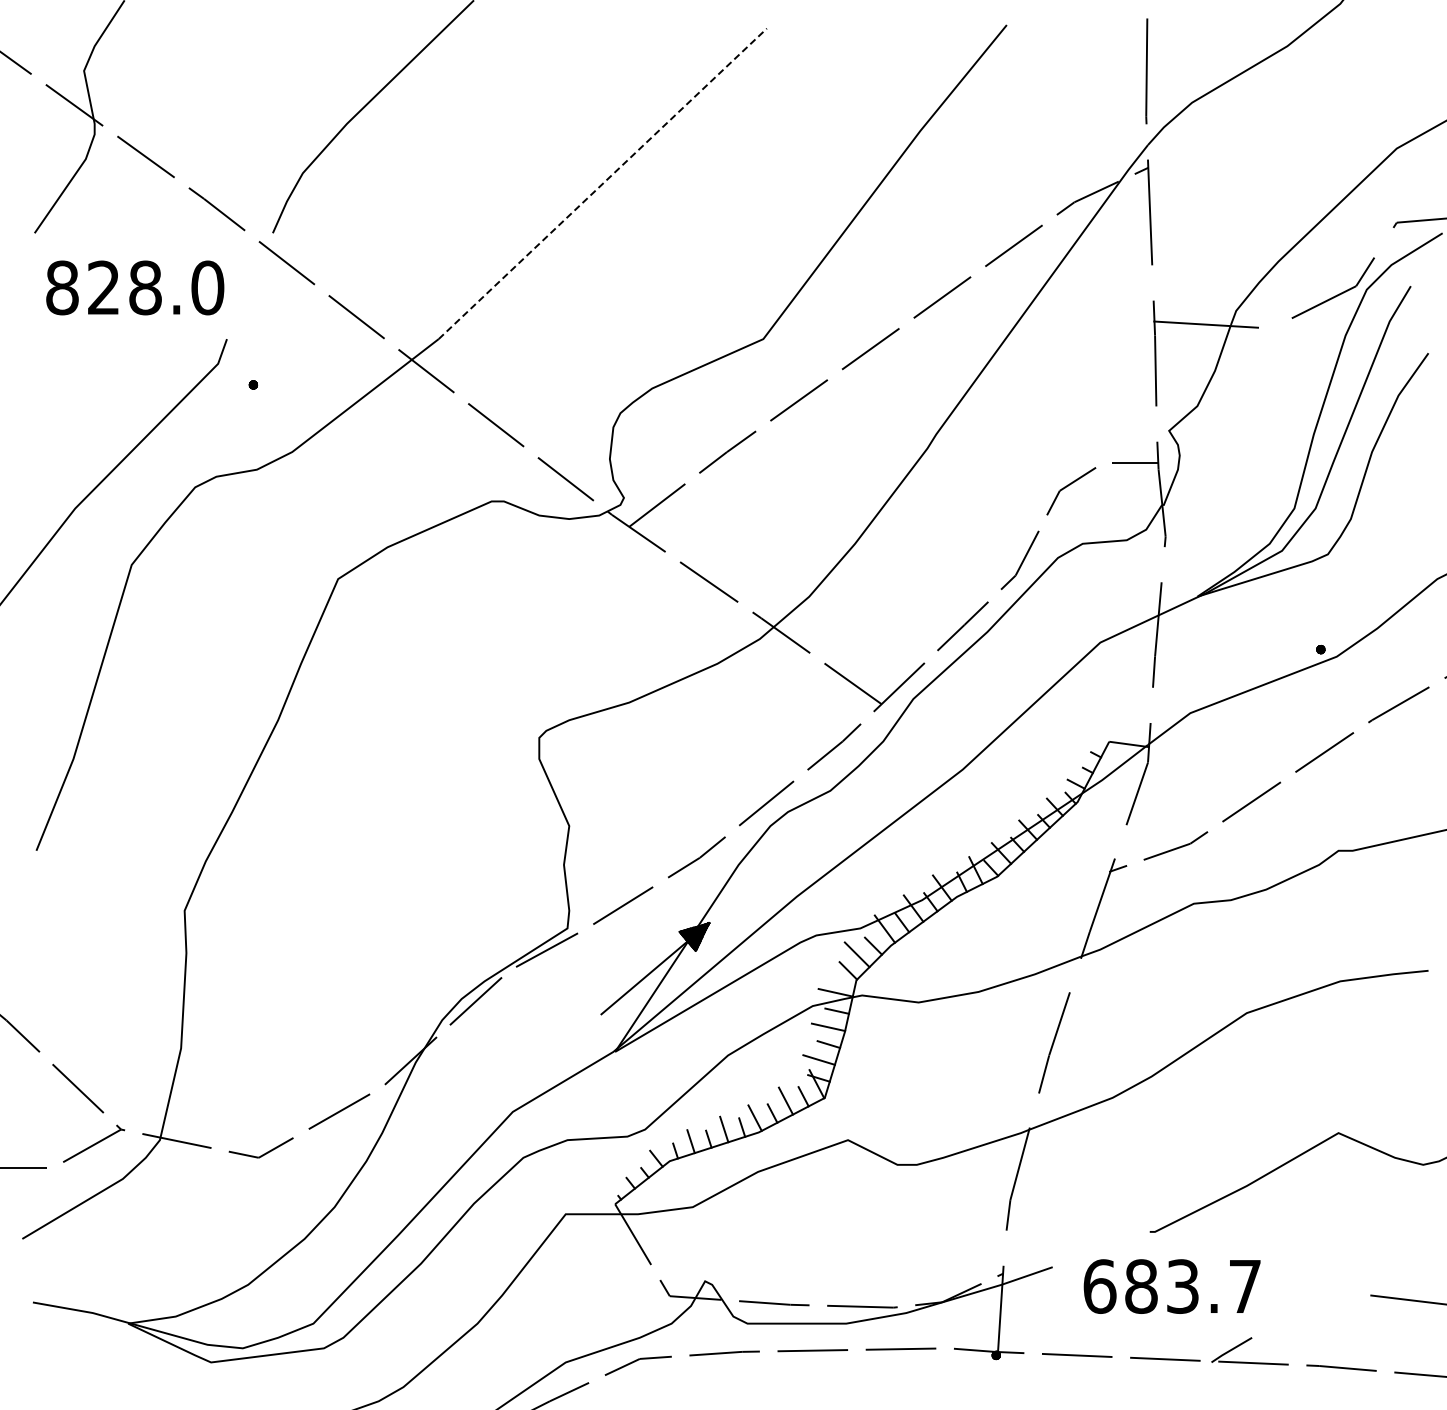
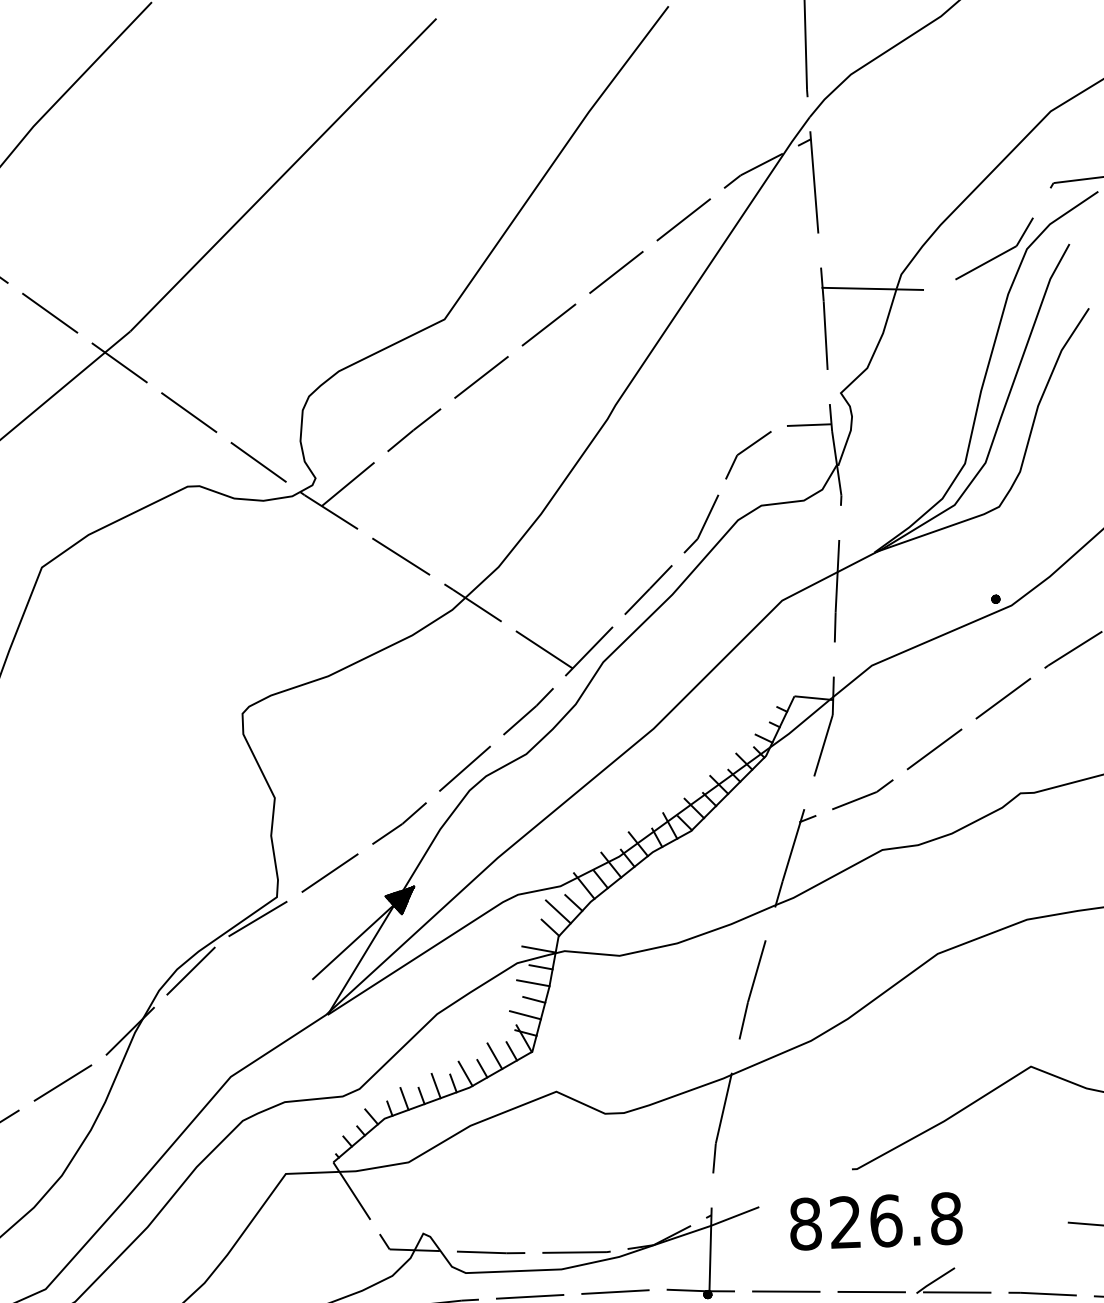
line: (602, 183) -> (283, 174), dashed -> solid
text: (1172, 1286) -> (875, 1221), 683.7 -> 826.8

